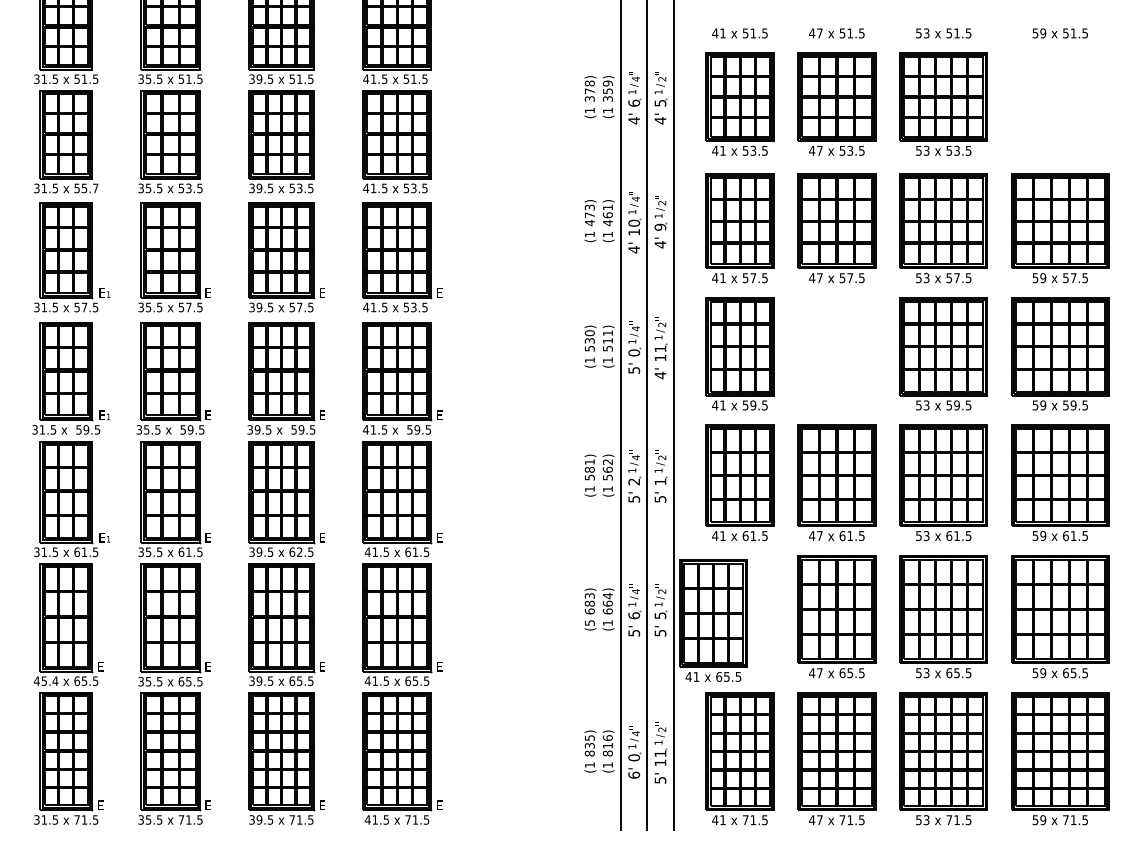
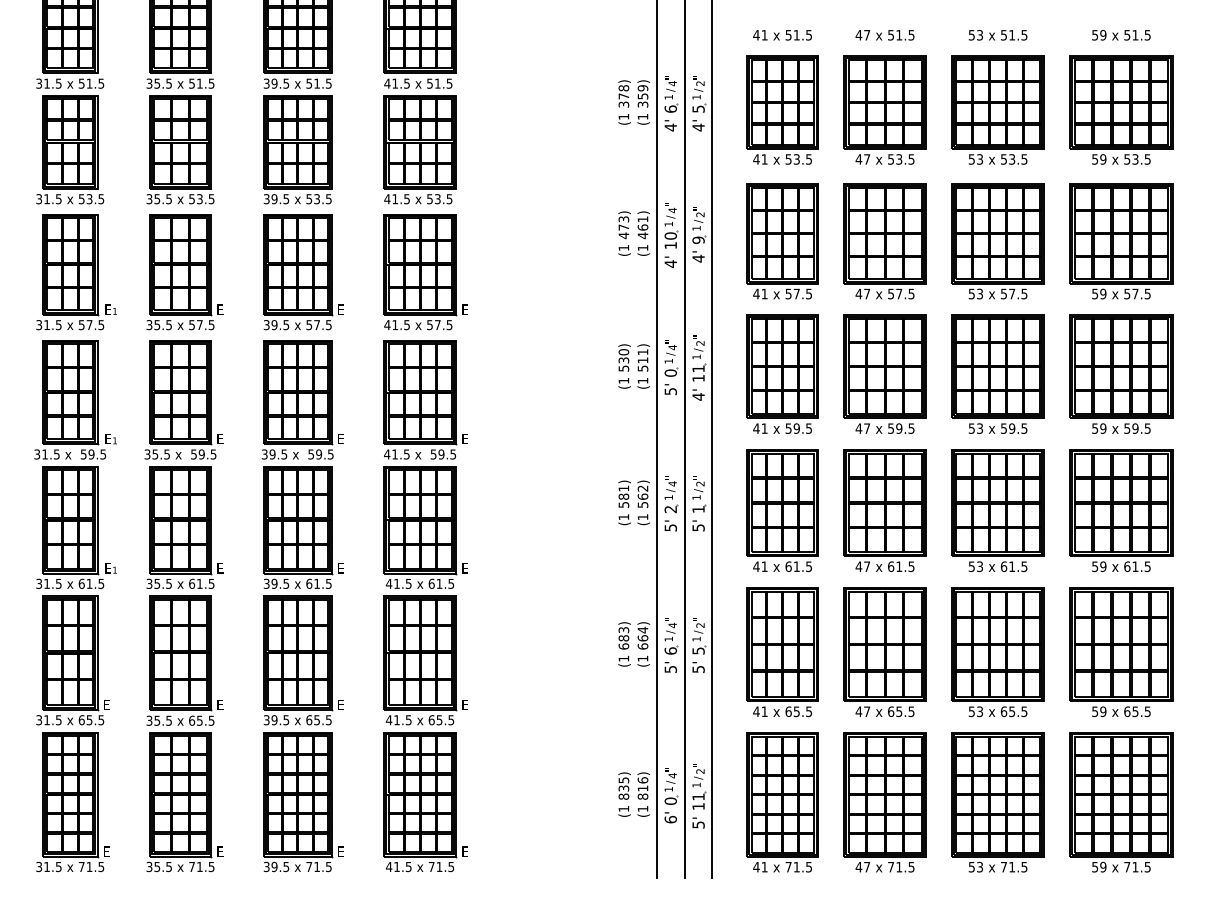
part: (1060, 103) -> (1121, 109), added
text: (90, 188) -> (95, 199), 55.7 -> 53.5
text: (413, 307) -> (437, 325), 53.5 -> 57.5
part: (836, 353) -> (884, 373), added
text: (299, 551) -> (316, 583), 62.5 -> 61.5
part: (713, 620) -> (782, 652), moved
text: (589, 622) -> (623, 658), (5 -> (1
text: (45, 681) -> (48, 720), 45.4 -> 31.5

